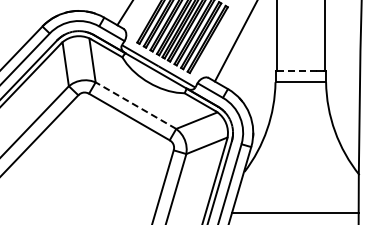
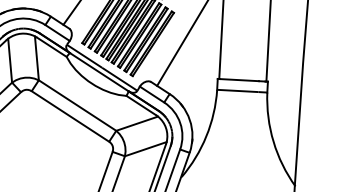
line: (297, 71) -> (239, 80), dashed -> solid
line: (135, 105) -> (77, 105), dashed -> solid

